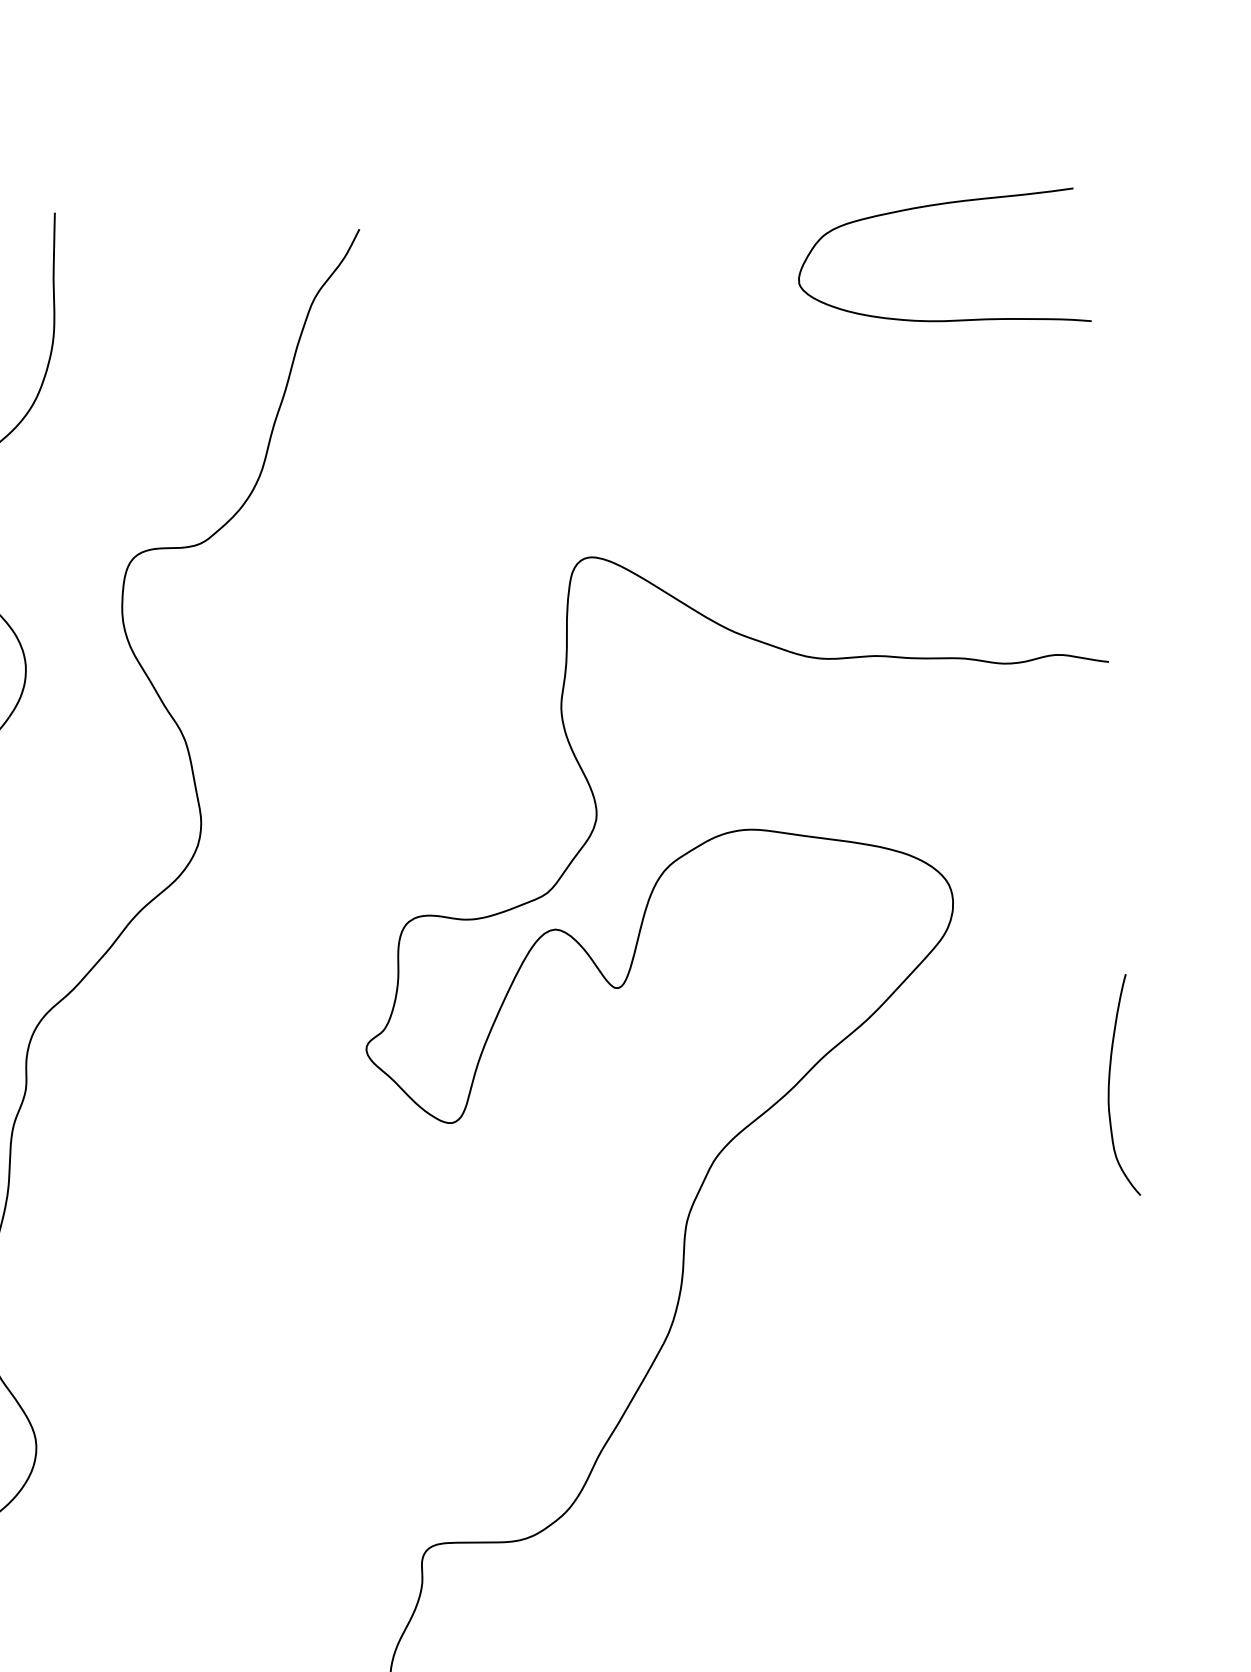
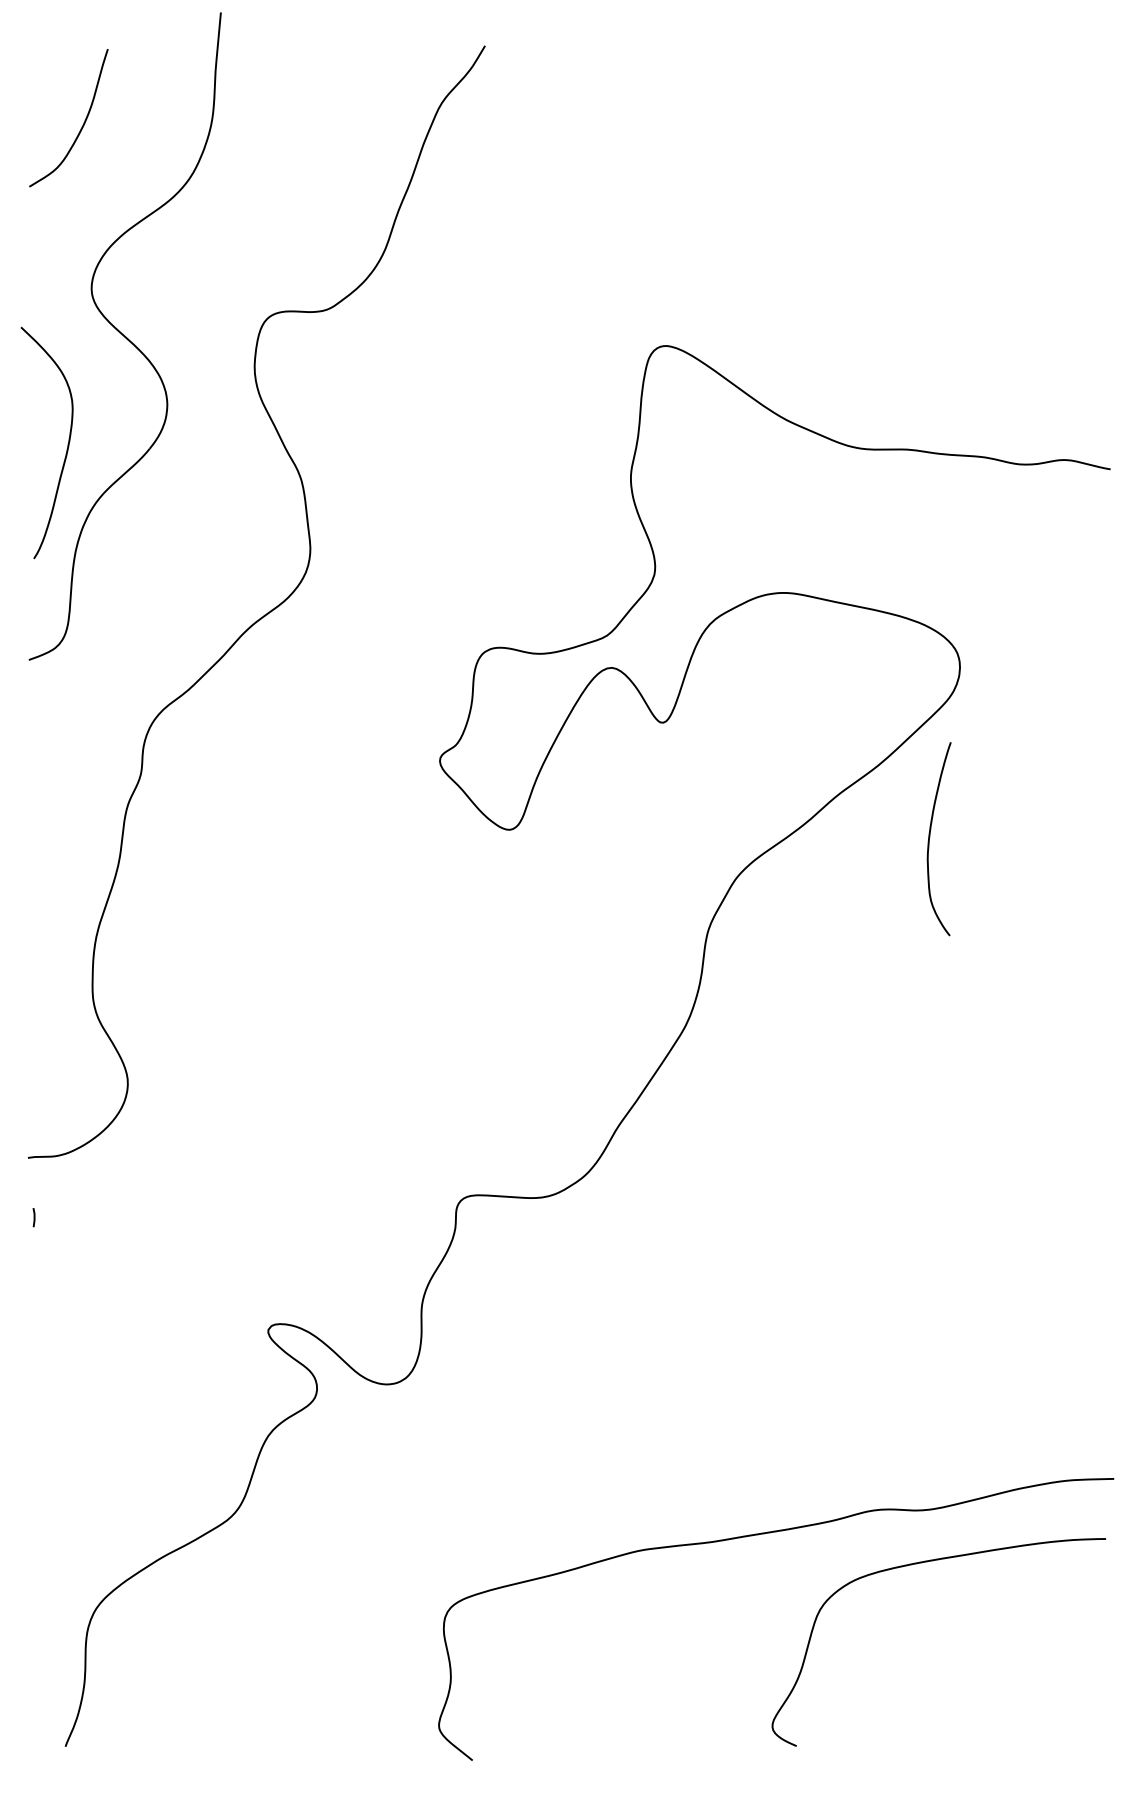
curve: (945, 320) -> (989, 161), removed
curve: (1110, 1084) -> (930, 837), moved

